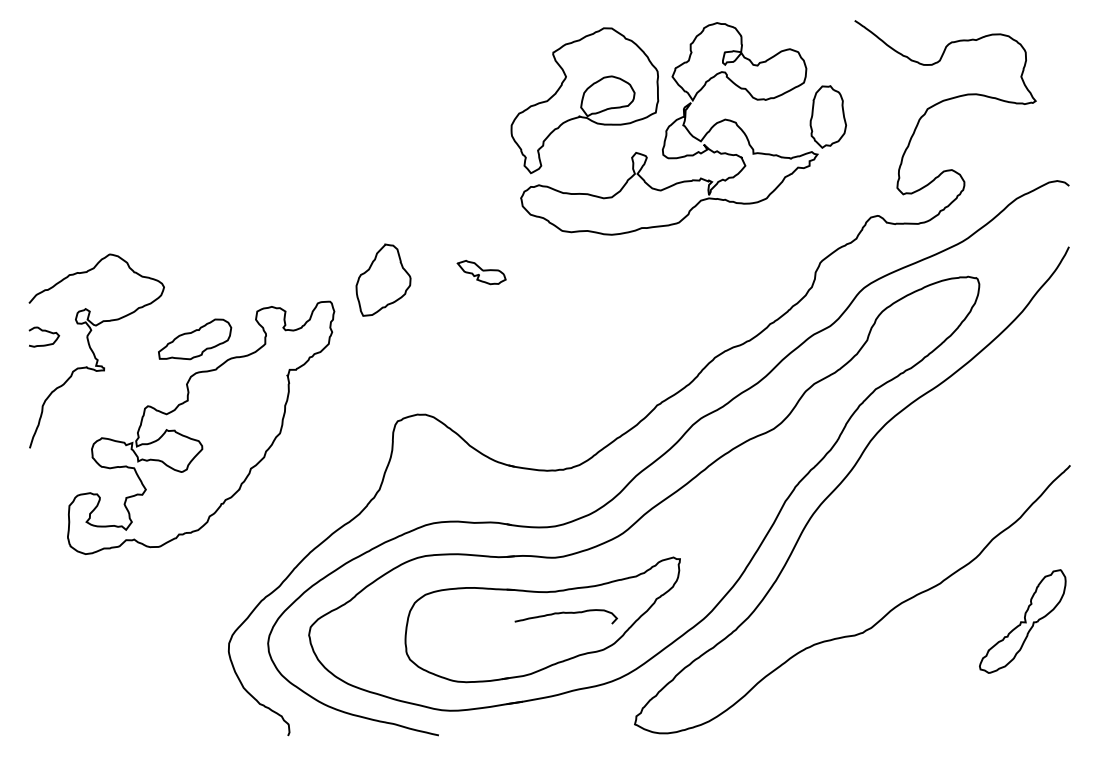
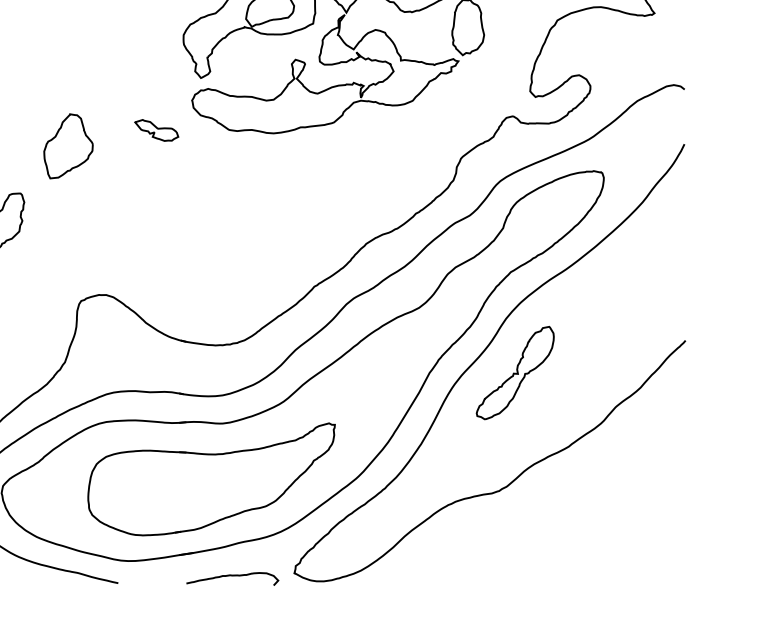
part: (481, 272) -> (156, 130), moved
part: (383, 279) -> (68, 145), moved
curve: (565, 613) -> (232, 576), moved
part: (1022, 621) -> (515, 373), moved

